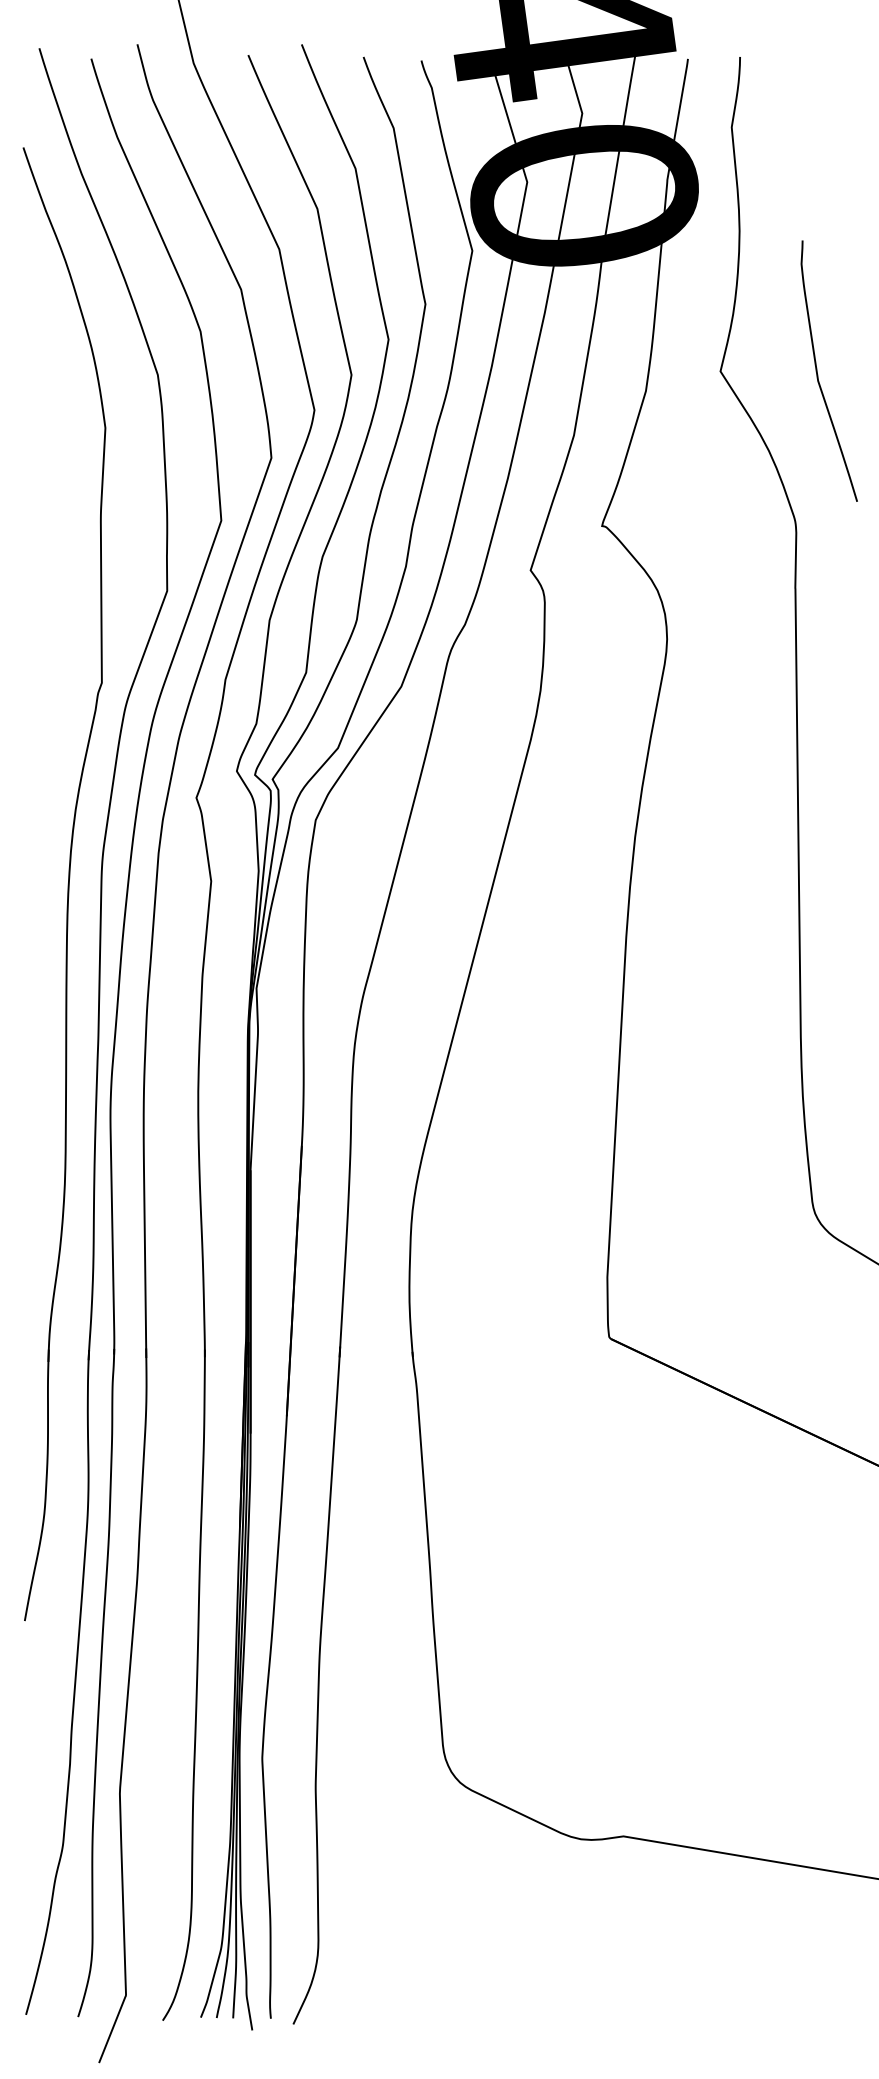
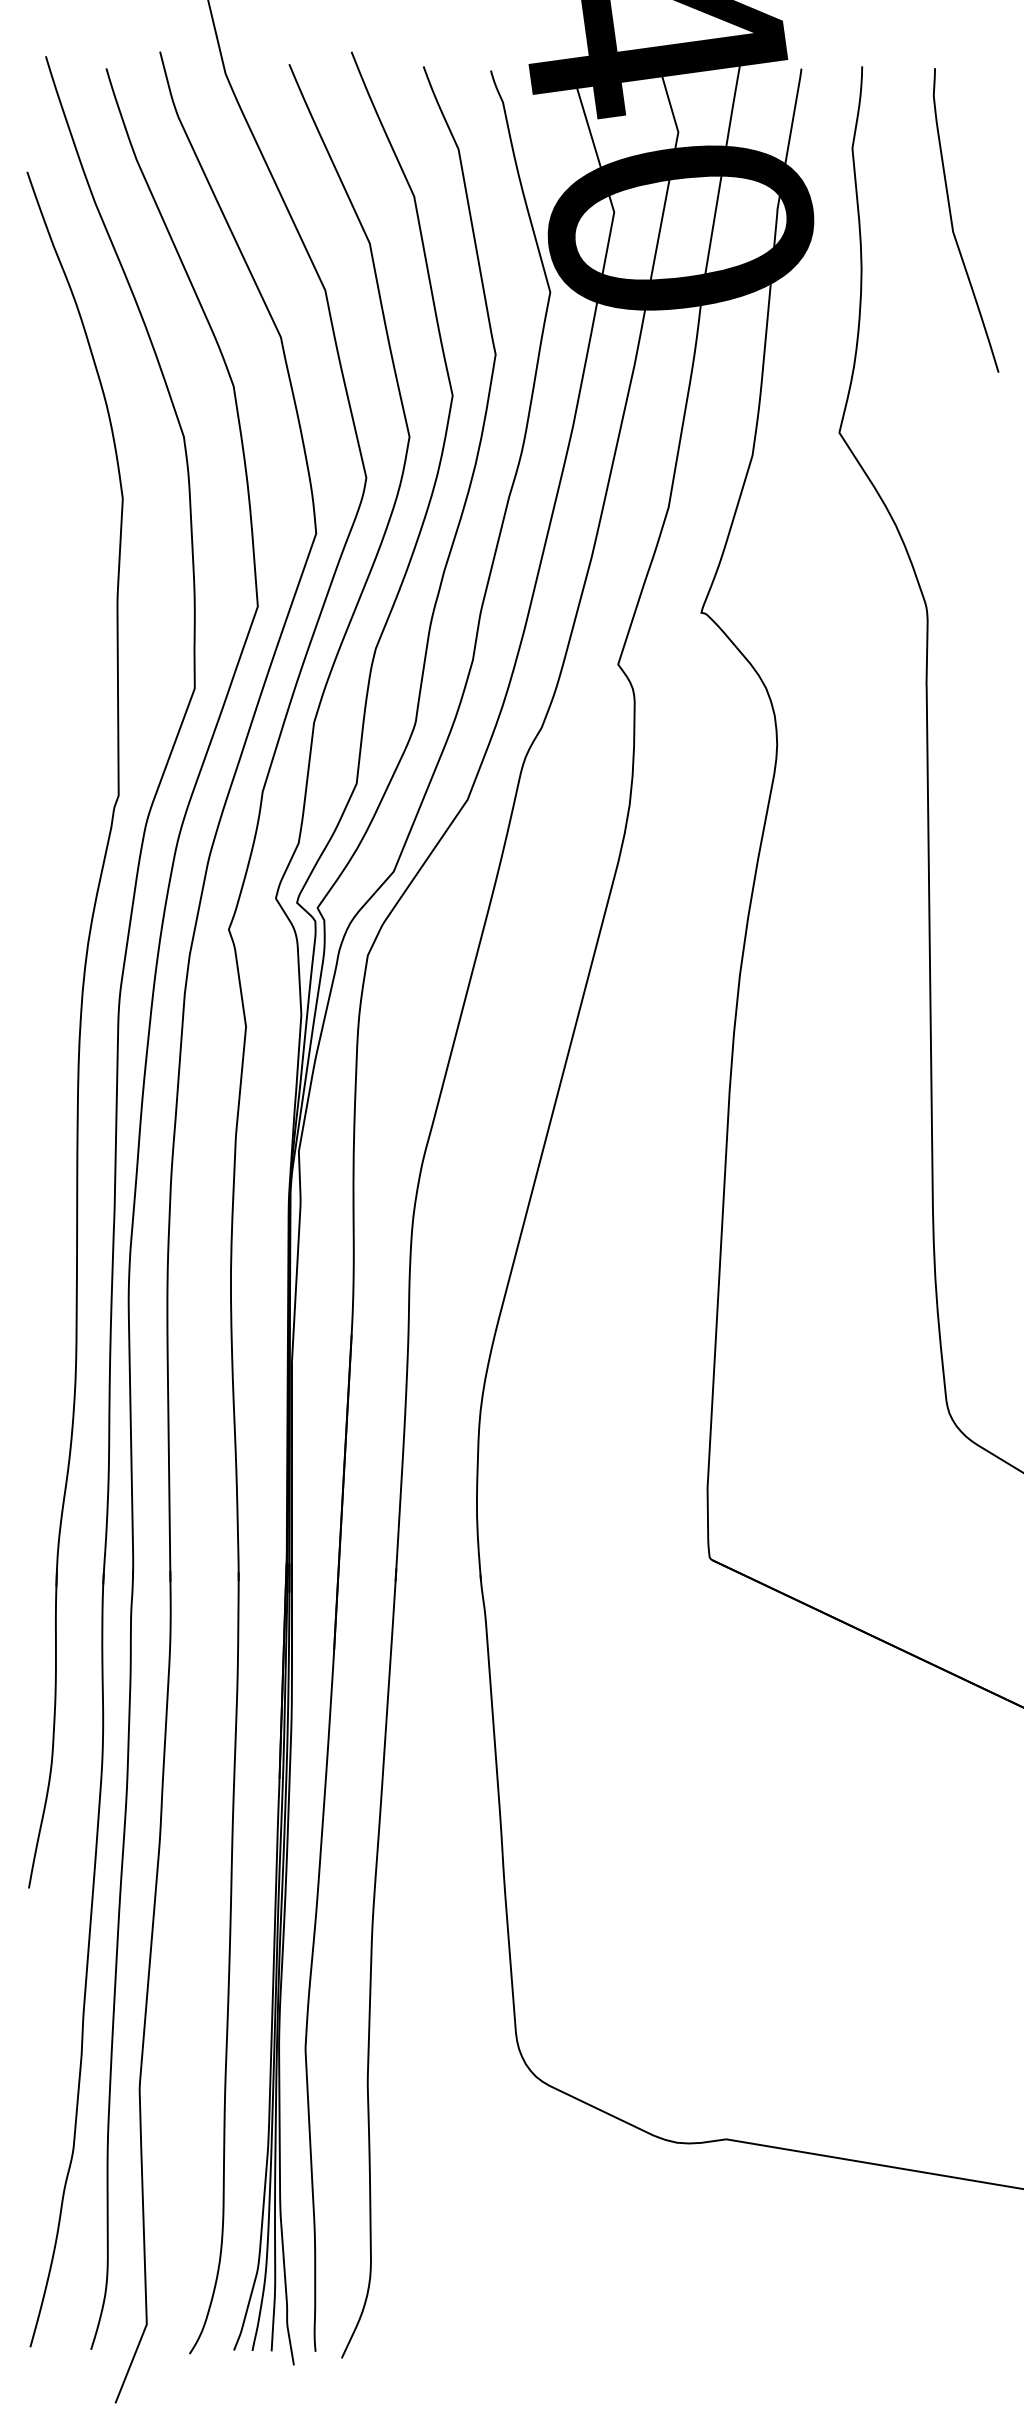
curve: (817, 371) -> (952, 220), moved

